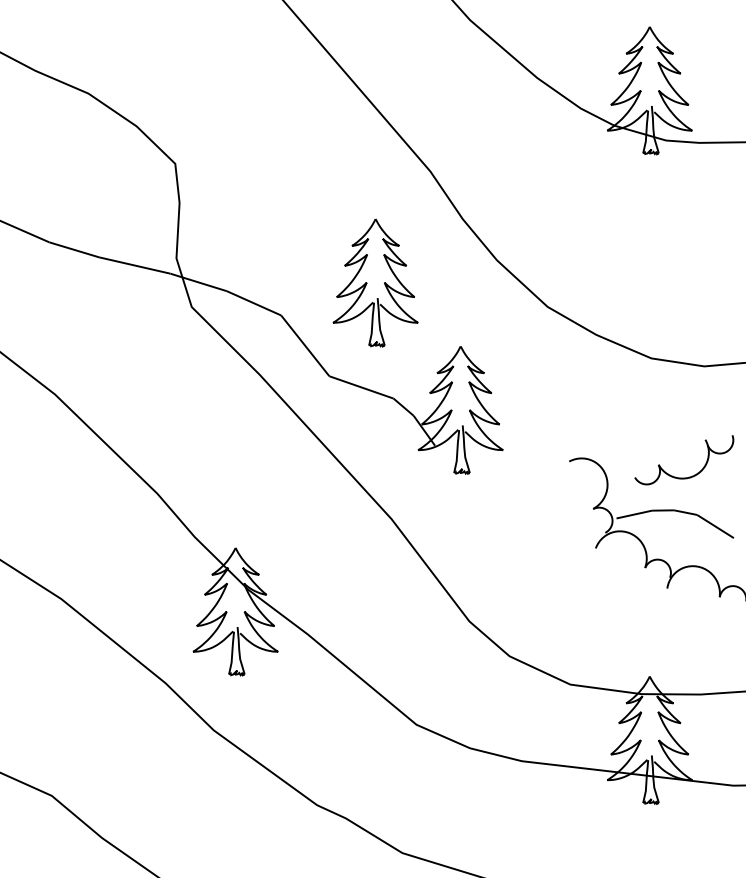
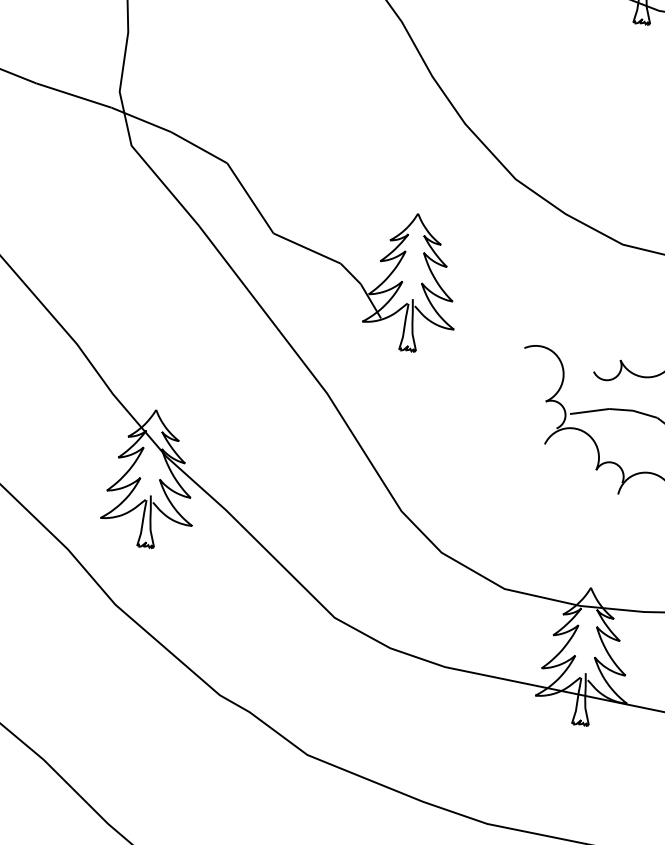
part: (375, 282) -> (332, 136), removed

